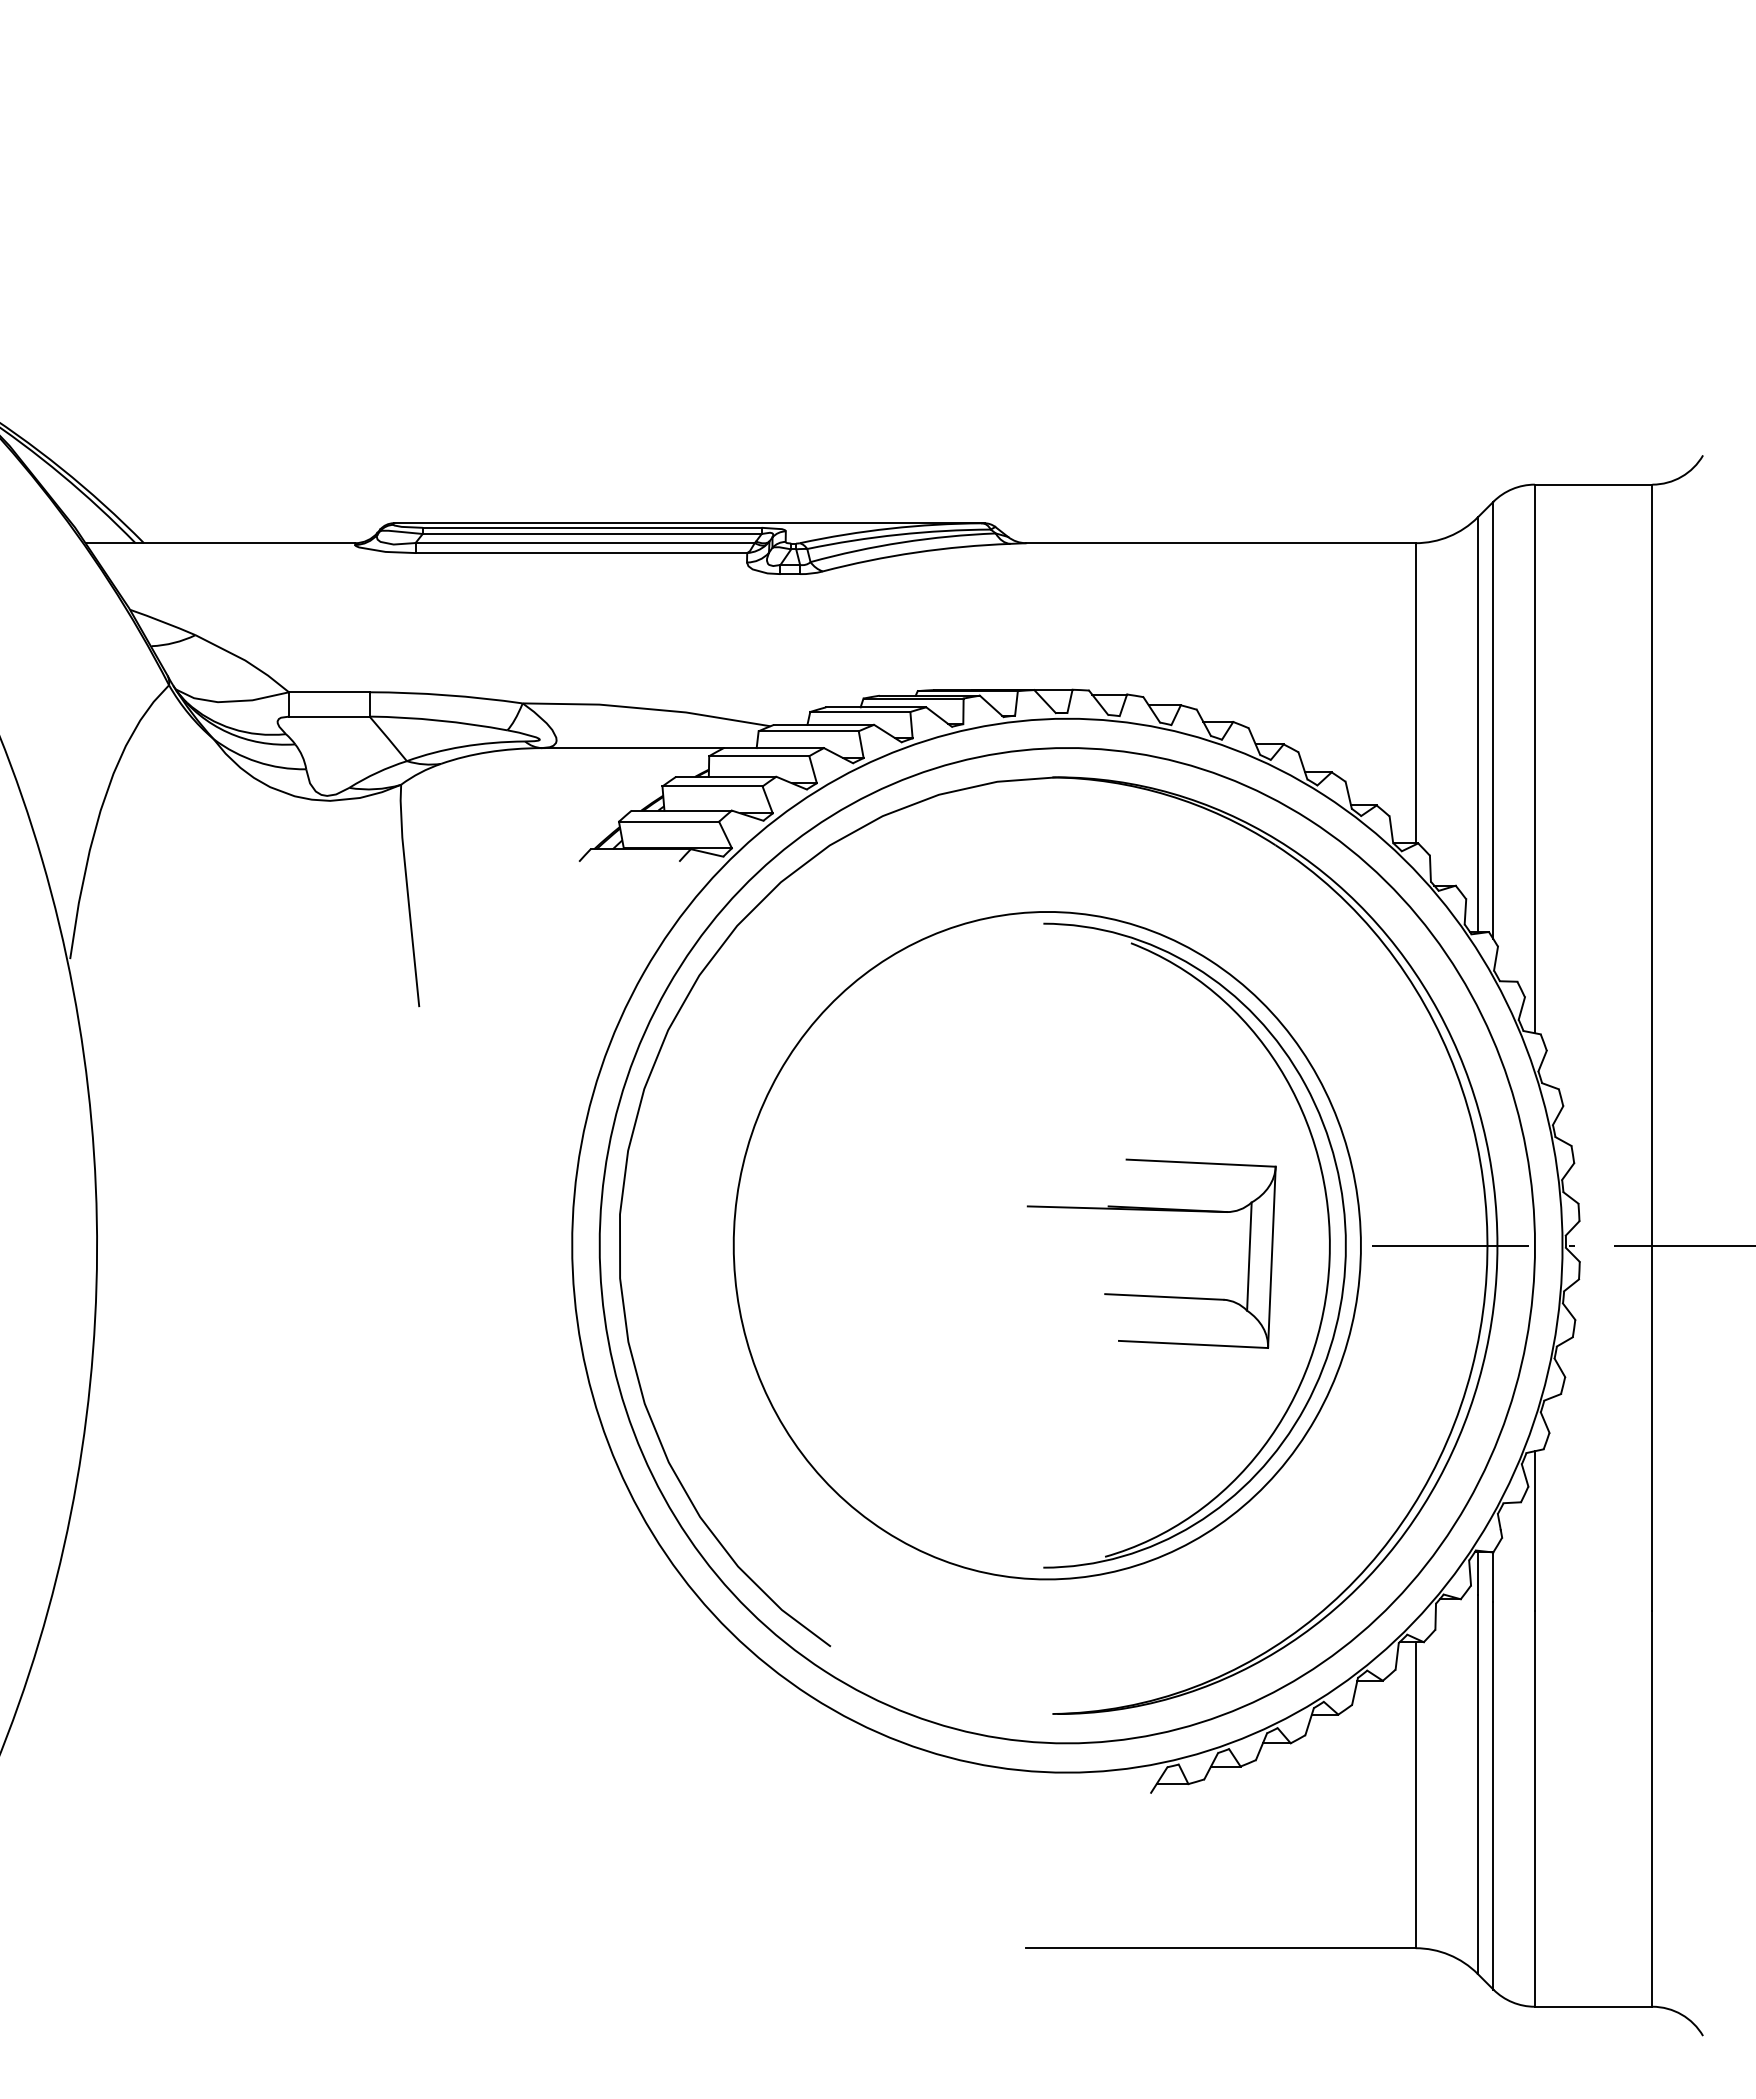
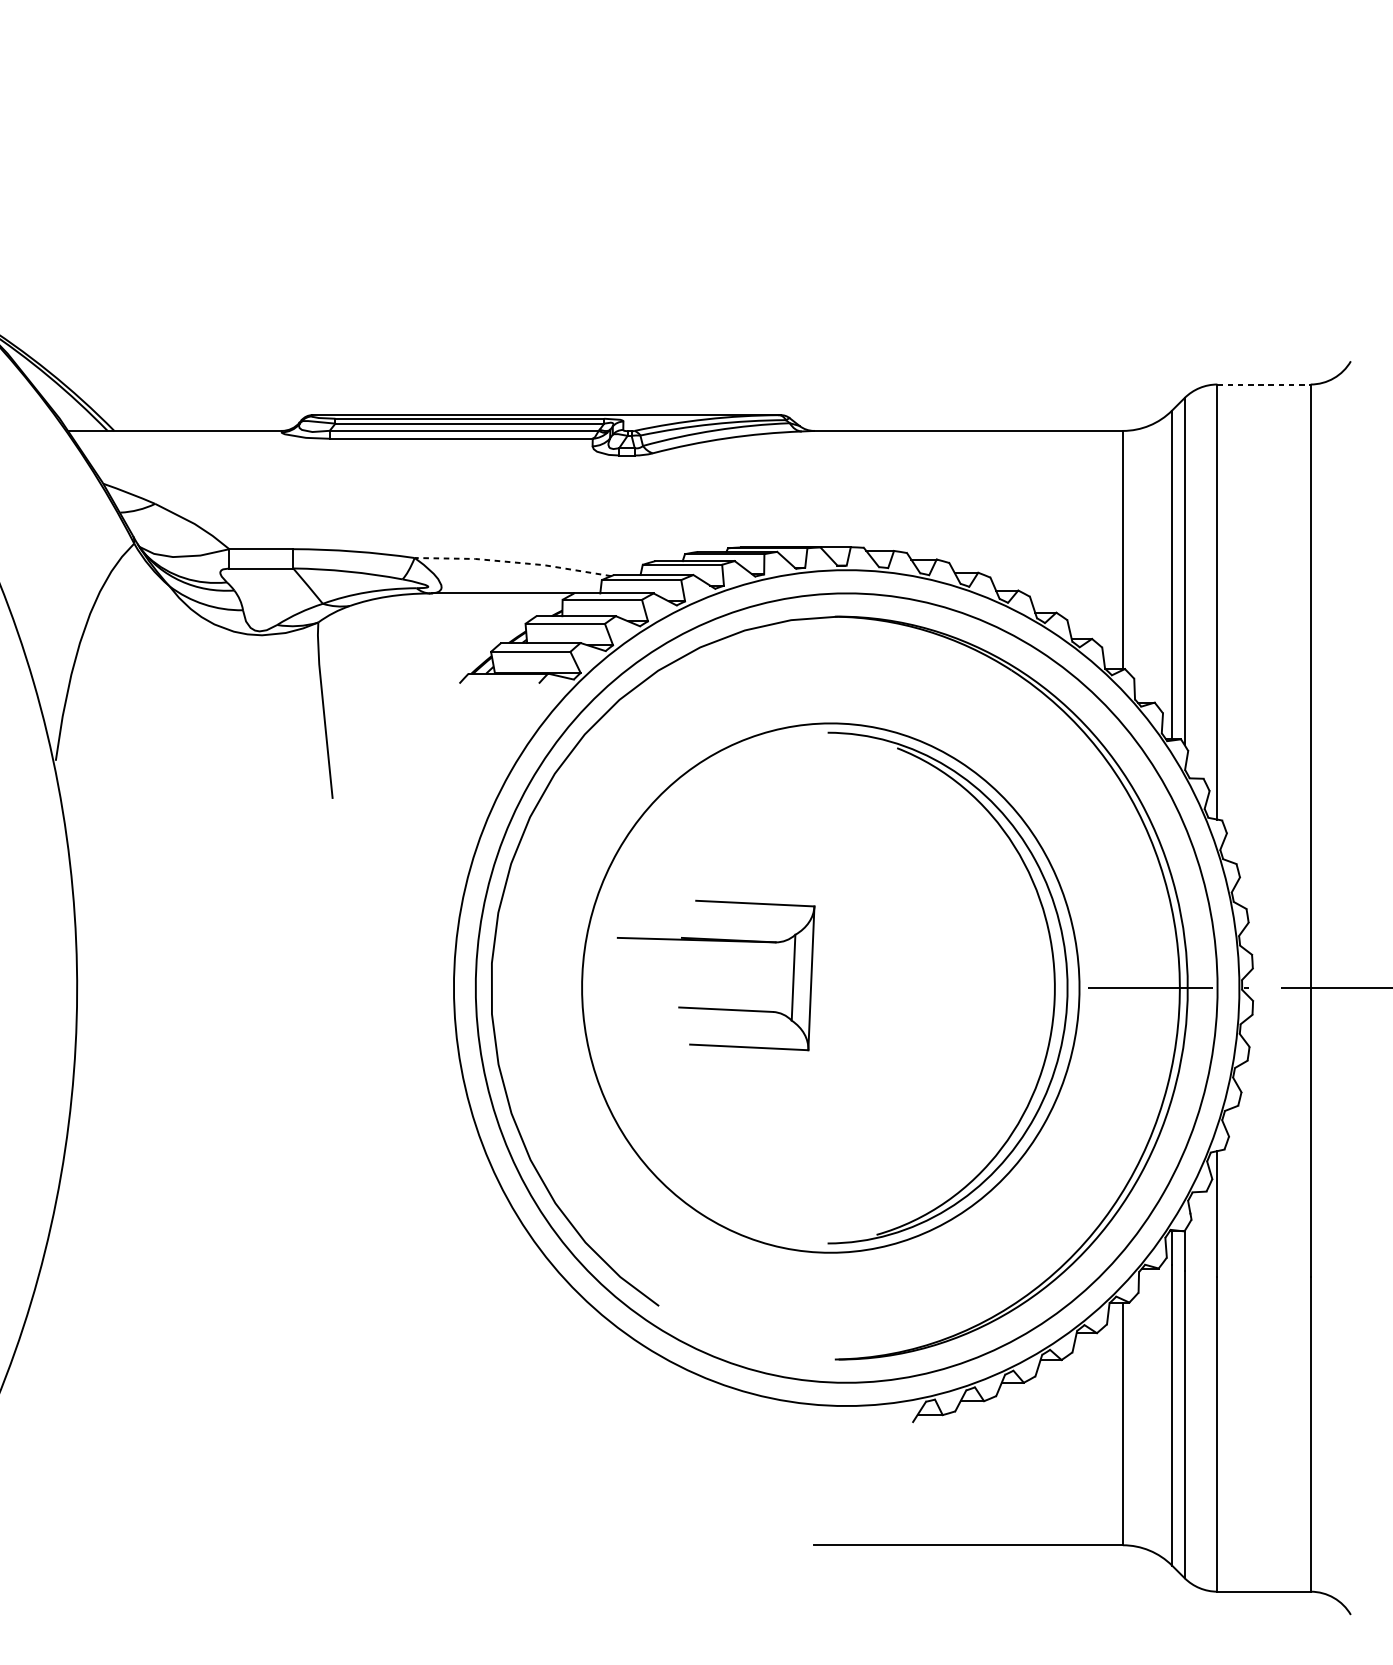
line: (1593, 484) -> (1263, 384), solid -> dashed
line: (647, 708) -> (513, 562), solid -> dashed
part: (1151, 1295) -> (715, 1008), moved

